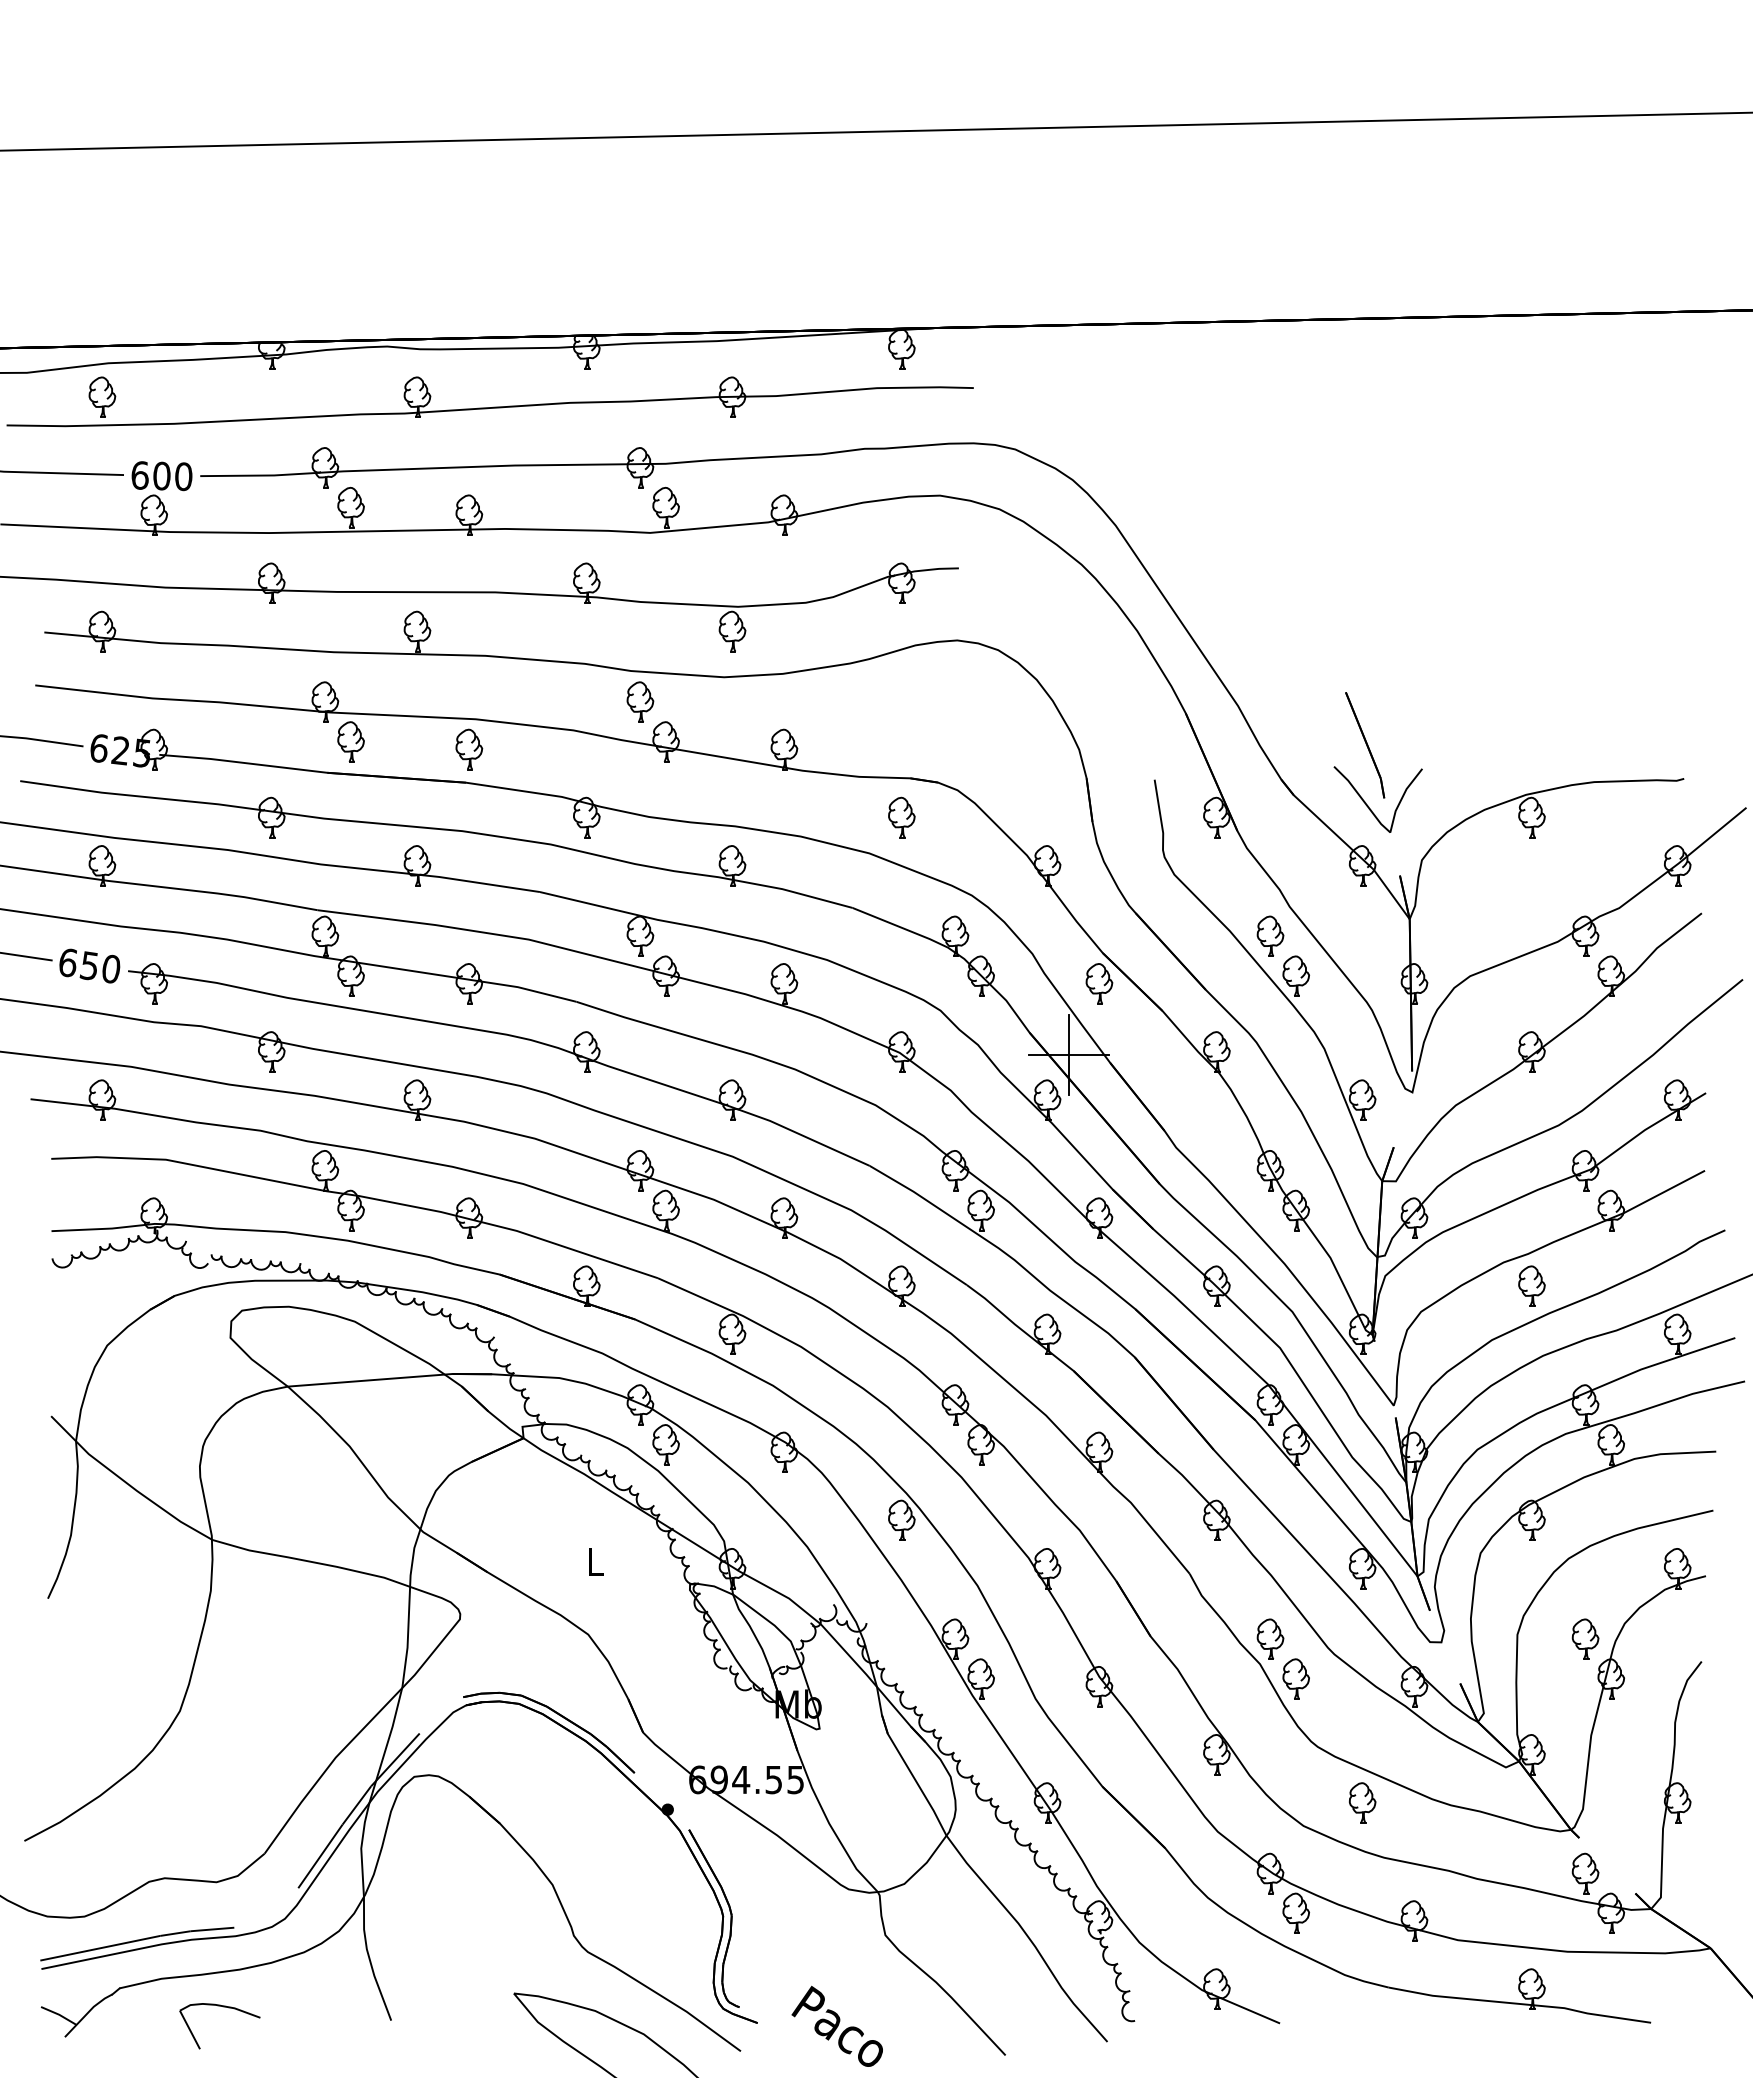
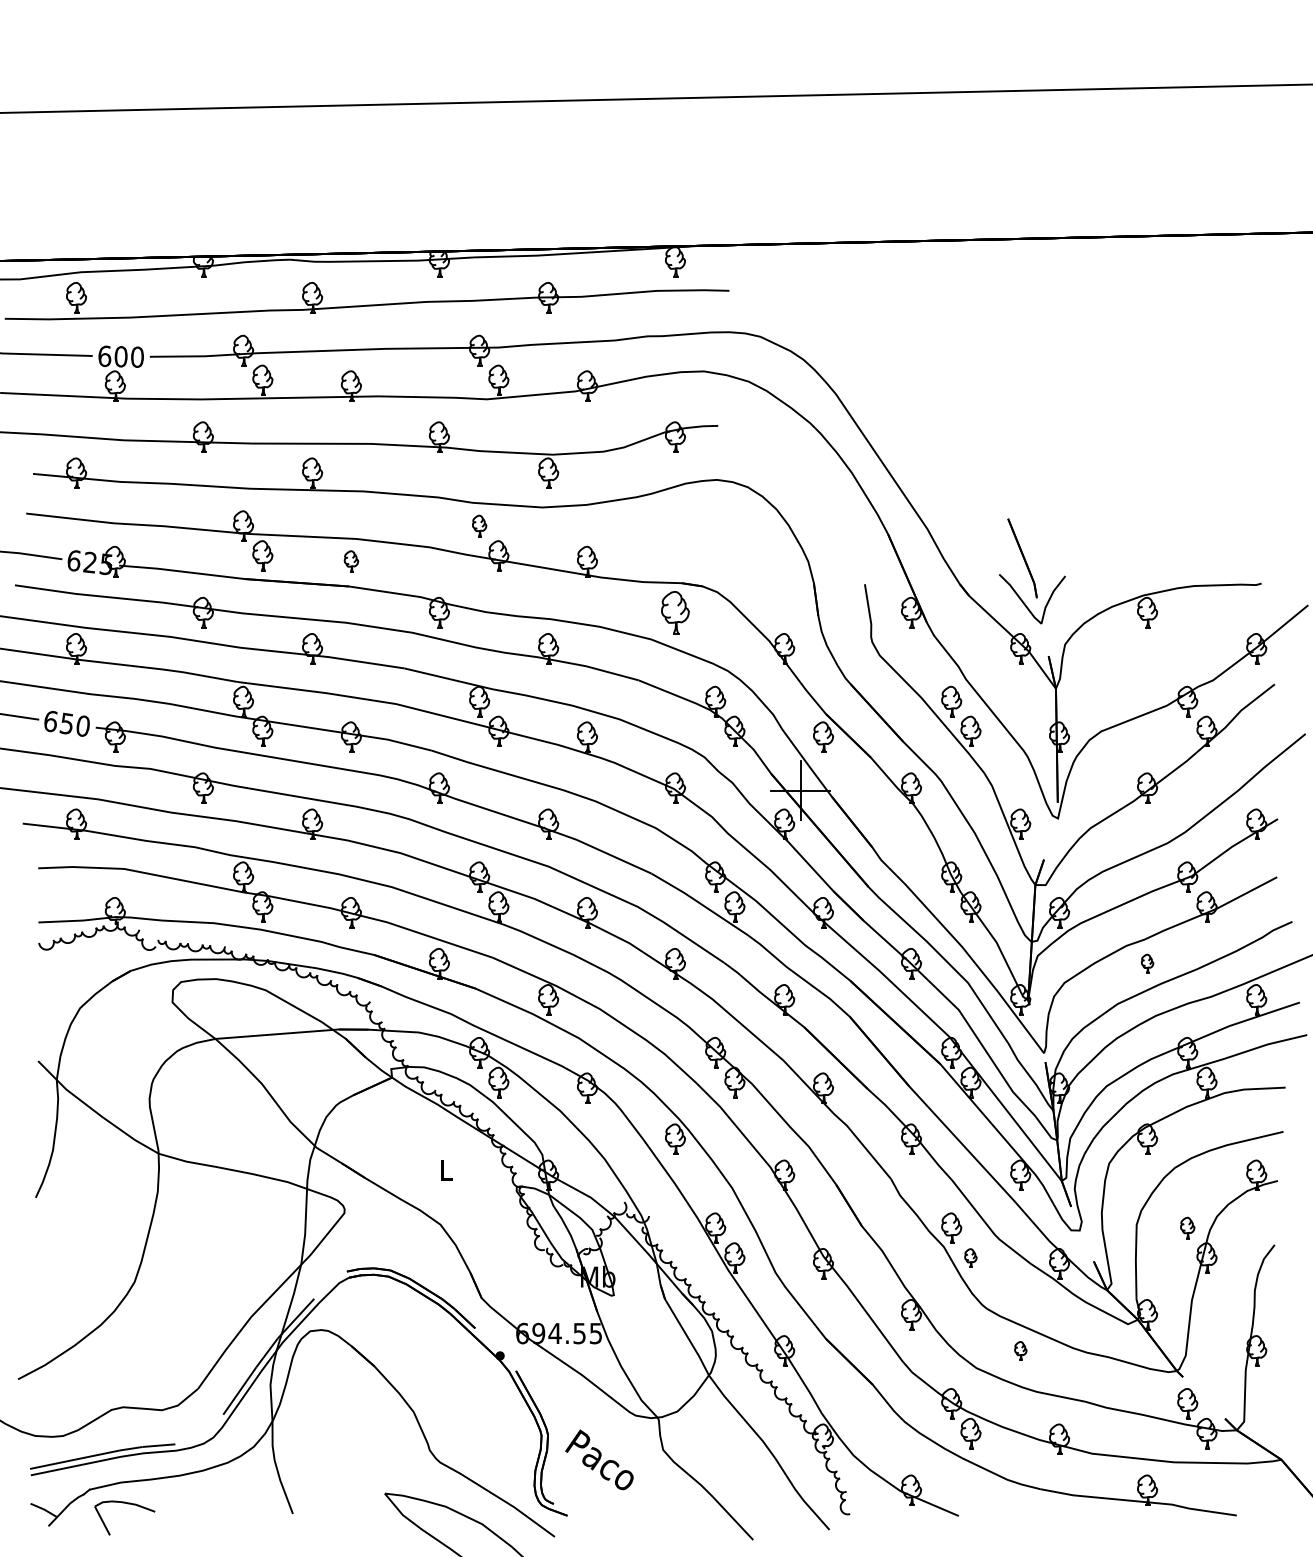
part: (640, 701) -> (479, 525), size x0.7
part: (469, 749) -> (351, 561), size x0.7
part: (901, 817) -> (675, 612), size x1.4
part: (1531, 1285) -> (1147, 963), size x0.6
part: (1585, 1638) -> (1187, 1227), size x0.7
part: (1295, 1678) -> (970, 1257), size x0.6
part: (1362, 1802) -> (1020, 1350), size x0.6
part: (223, 2007) -> (127, 1504), moved
text: (836, 2025) -> (598, 1459), moved

